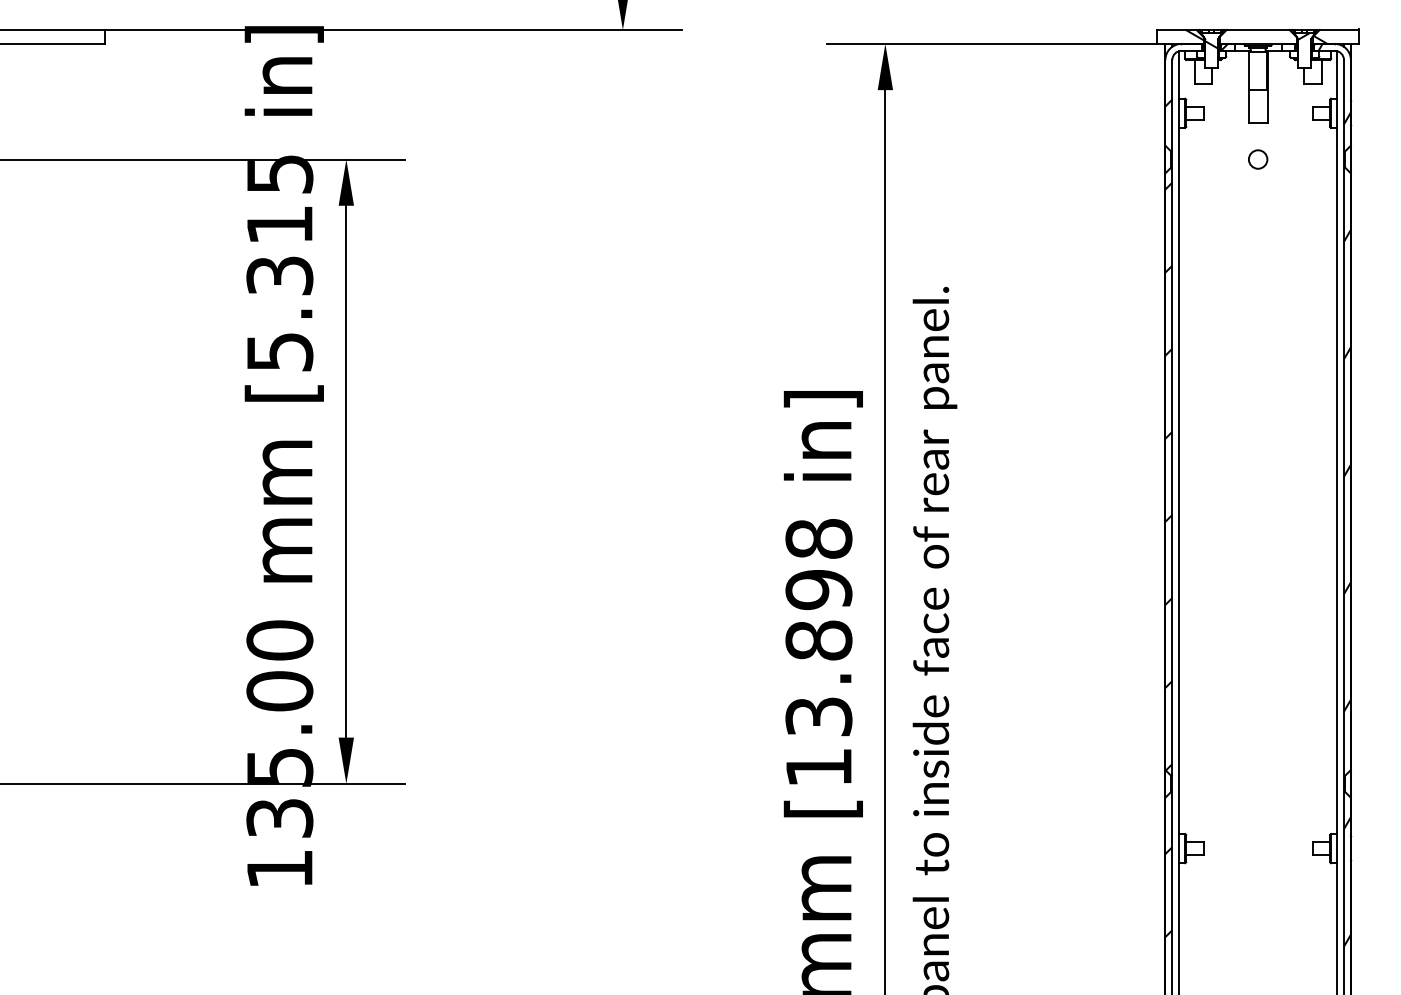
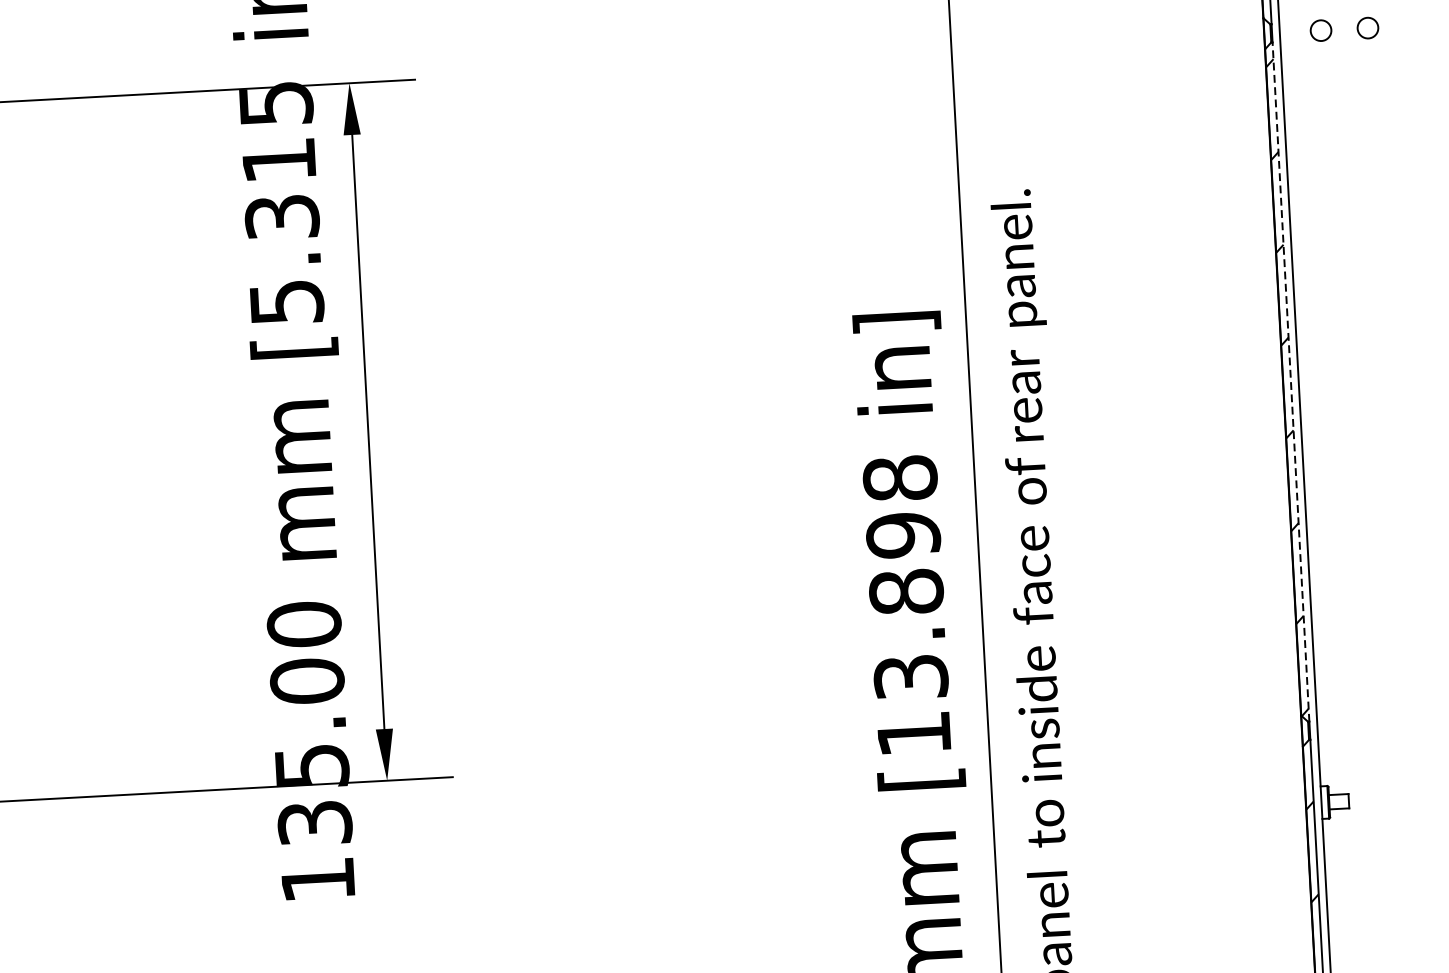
circle: (1216, 159) -> (1321, 30), added
line: (1172, 471) -> (1291, 381), solid -> dashed

